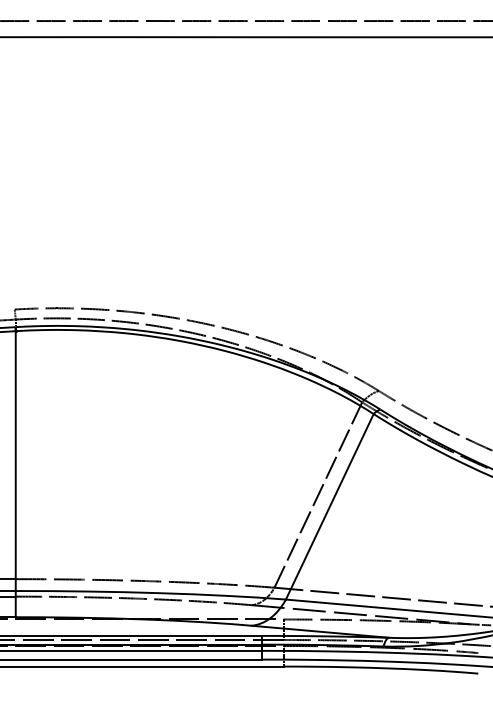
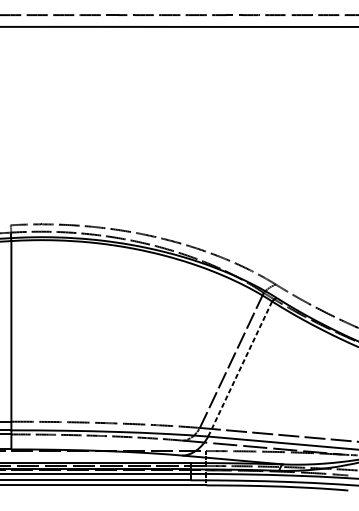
line: (329, 506) -> (239, 368), solid -> dashed

